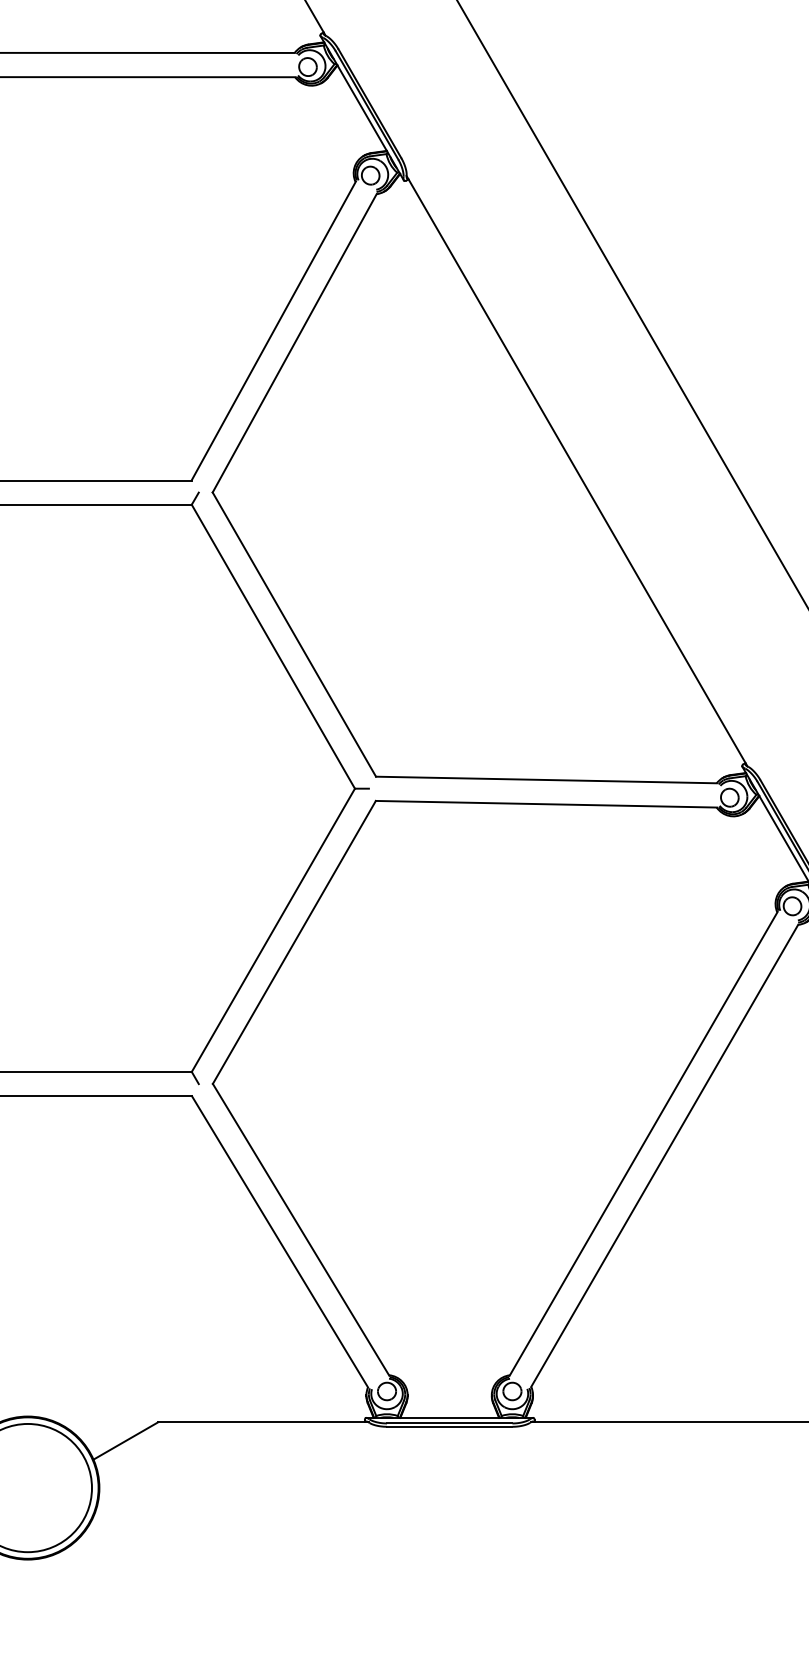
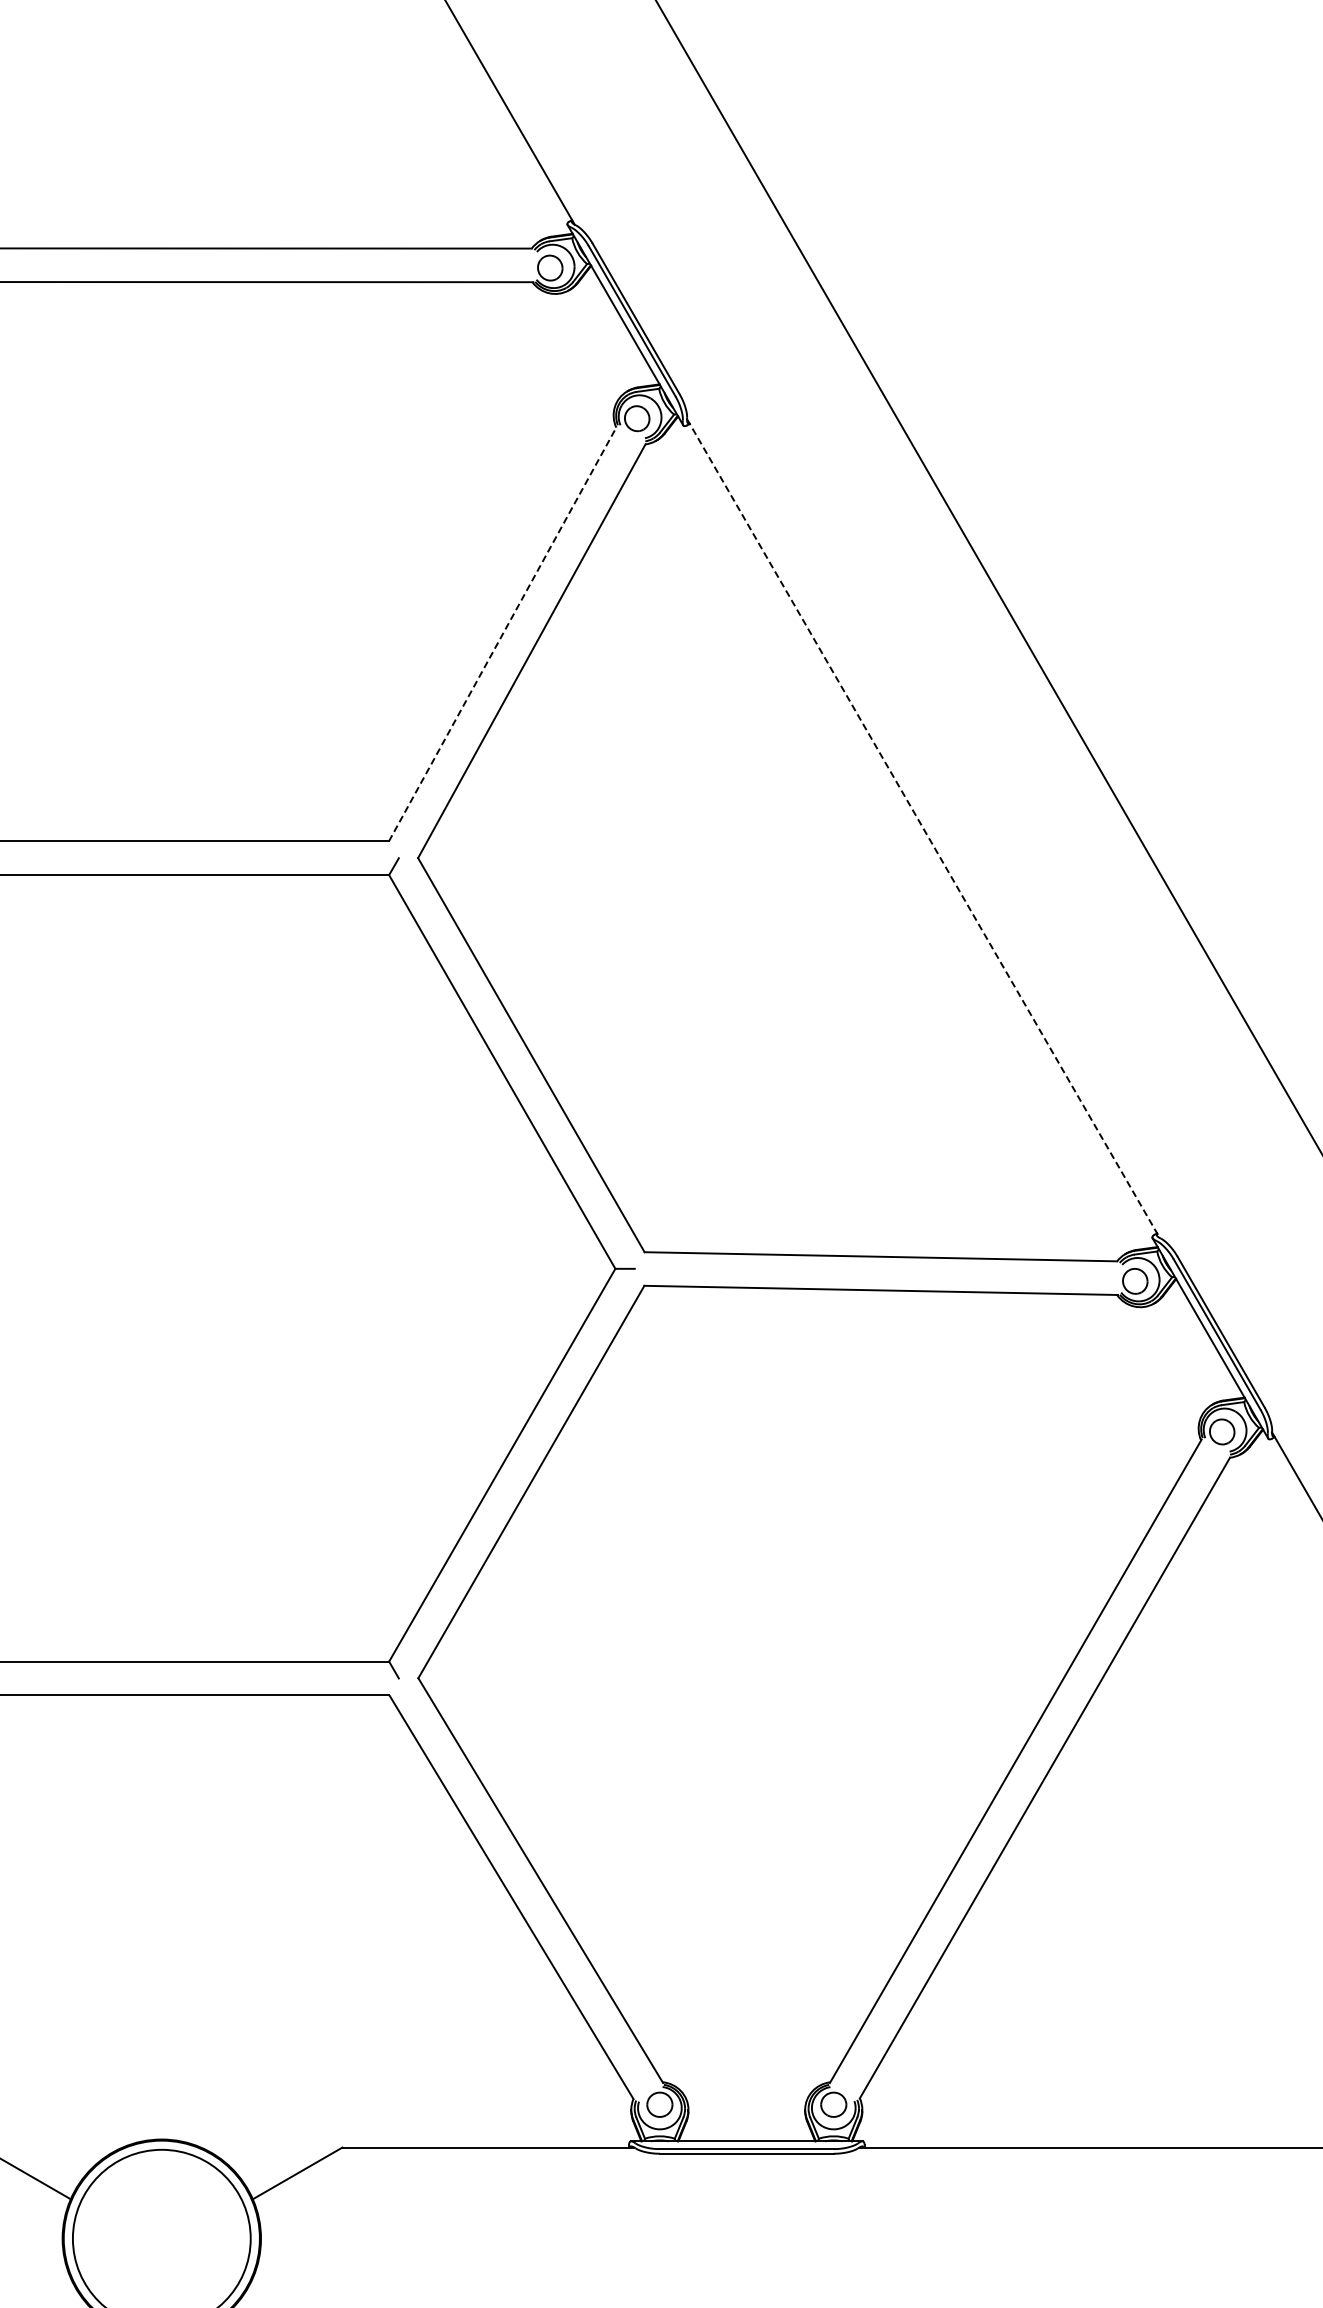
line: (273, 331) -> (502, 634), solid -> dashed
line: (577, 471) -> (923, 828), solid -> dashed

